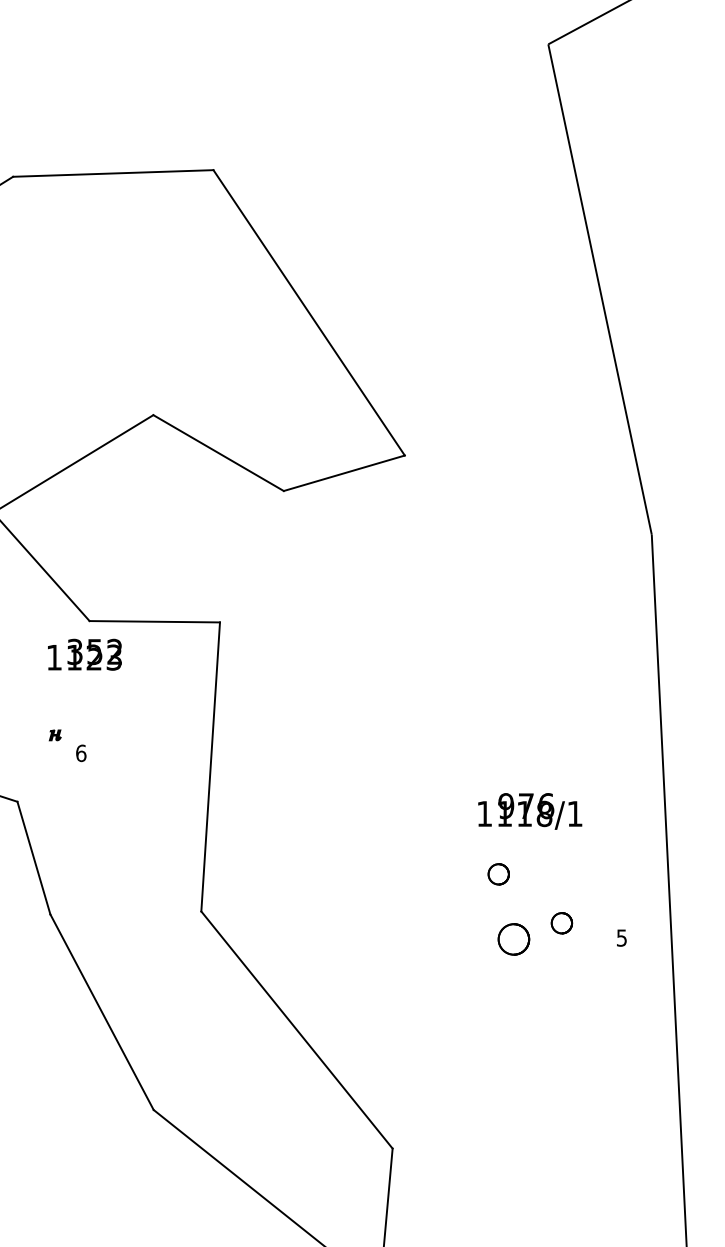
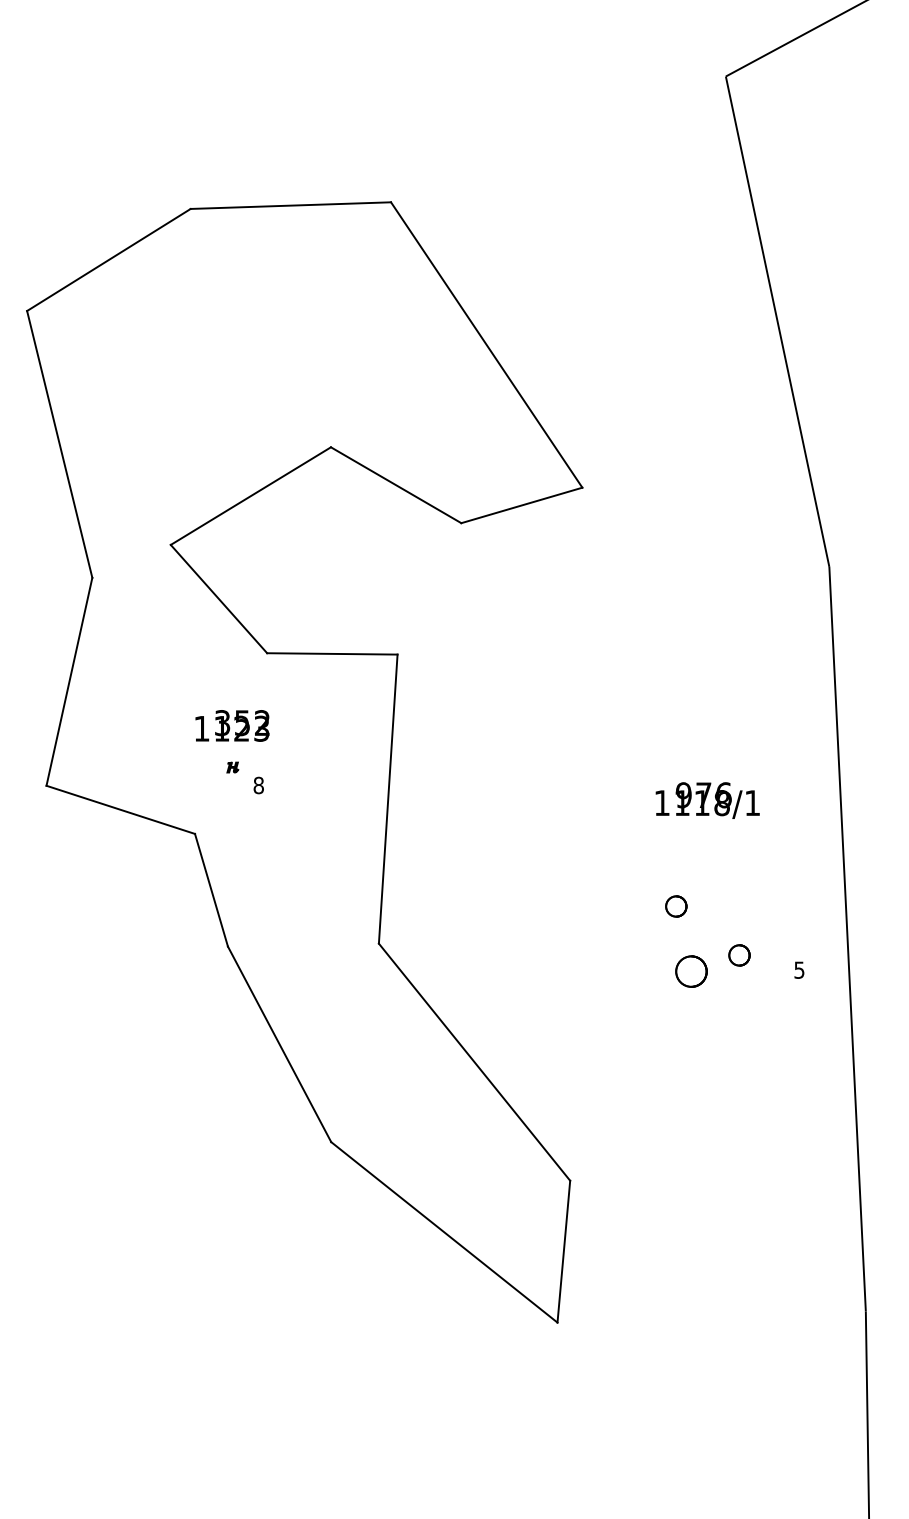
text: (84, 654) -> (232, 725), moved
text: (80, 753) -> (258, 785), 6 -> 8
text: (529, 811) -> (707, 800), moved

